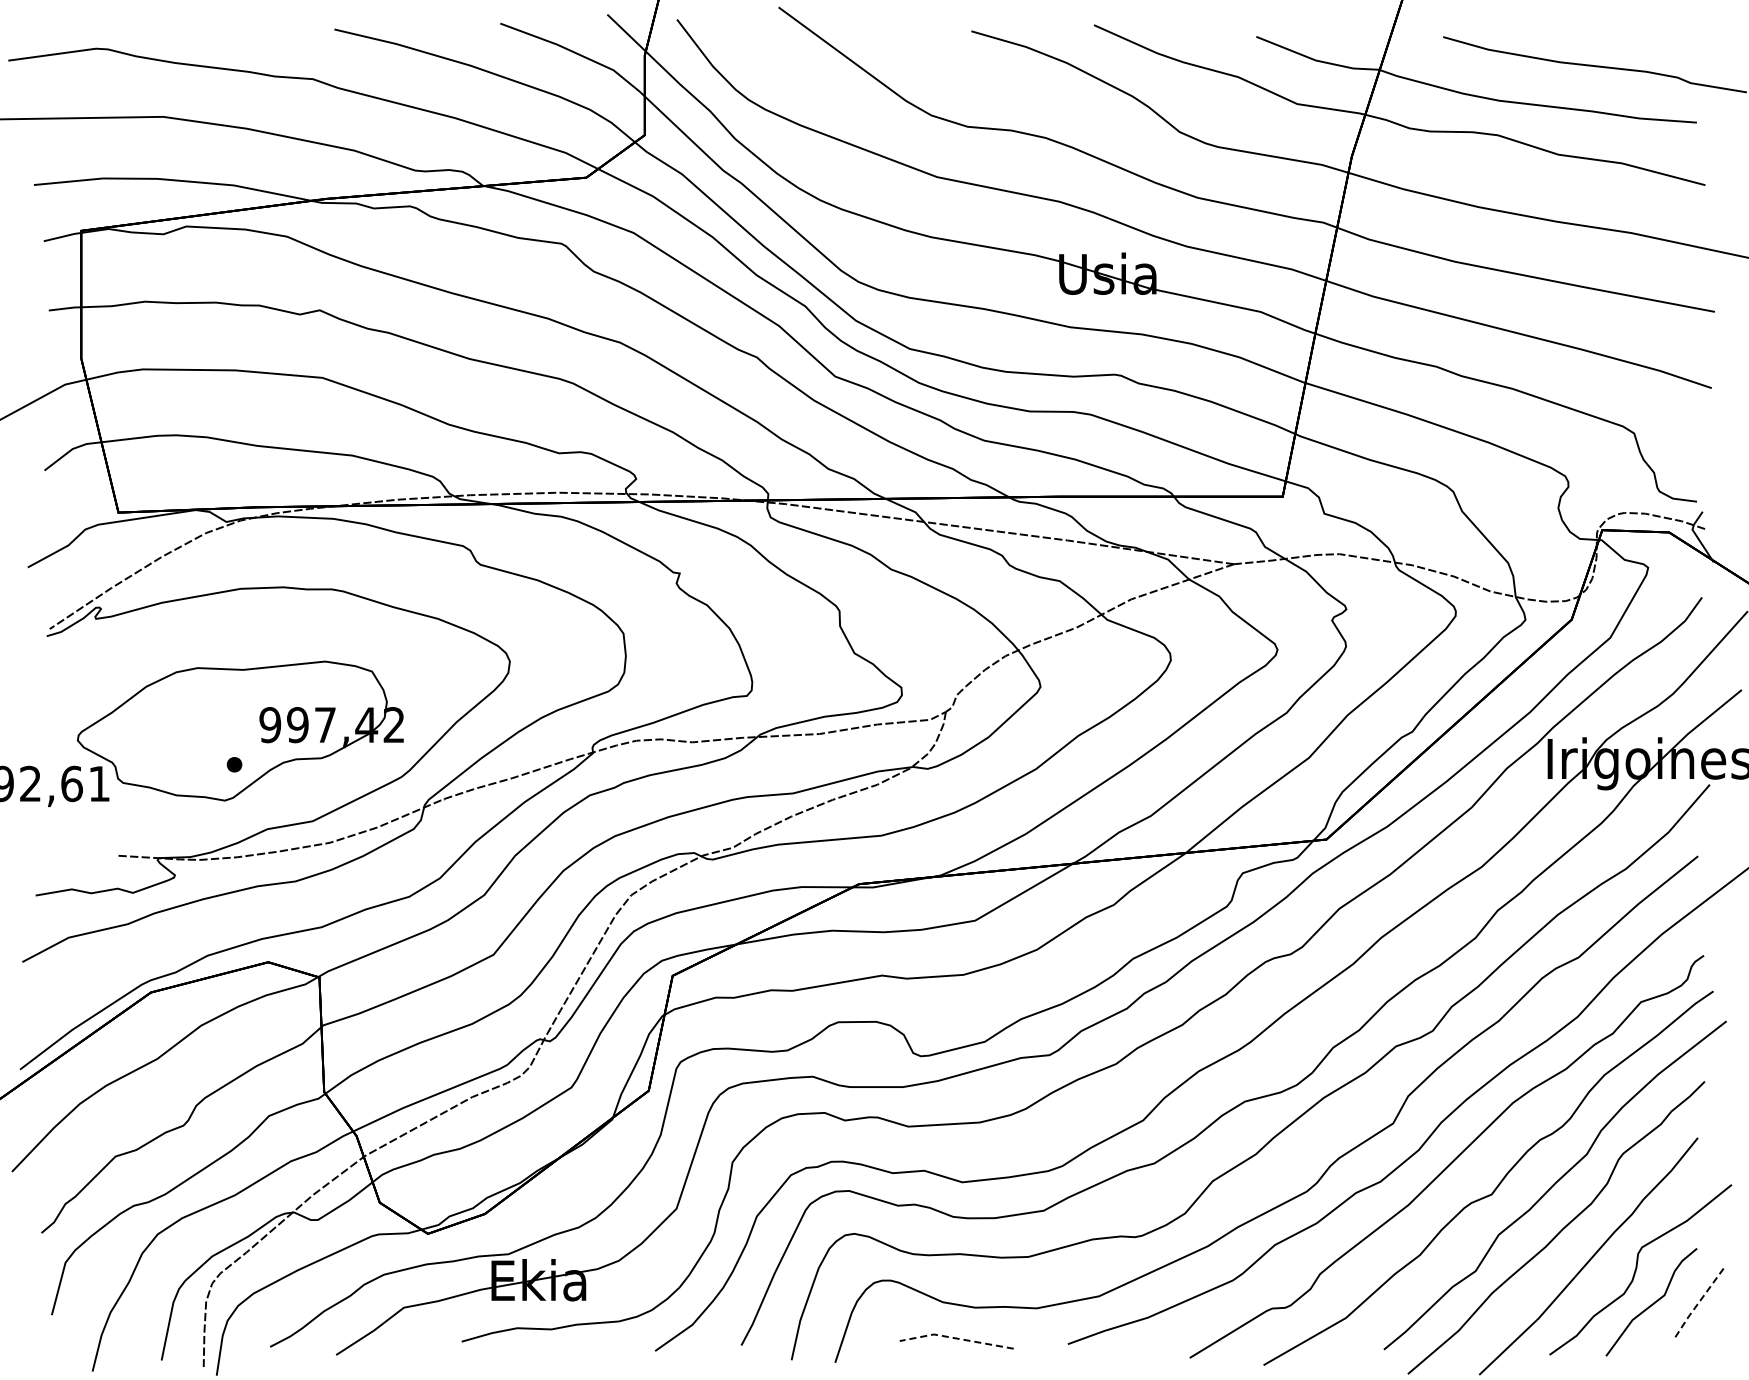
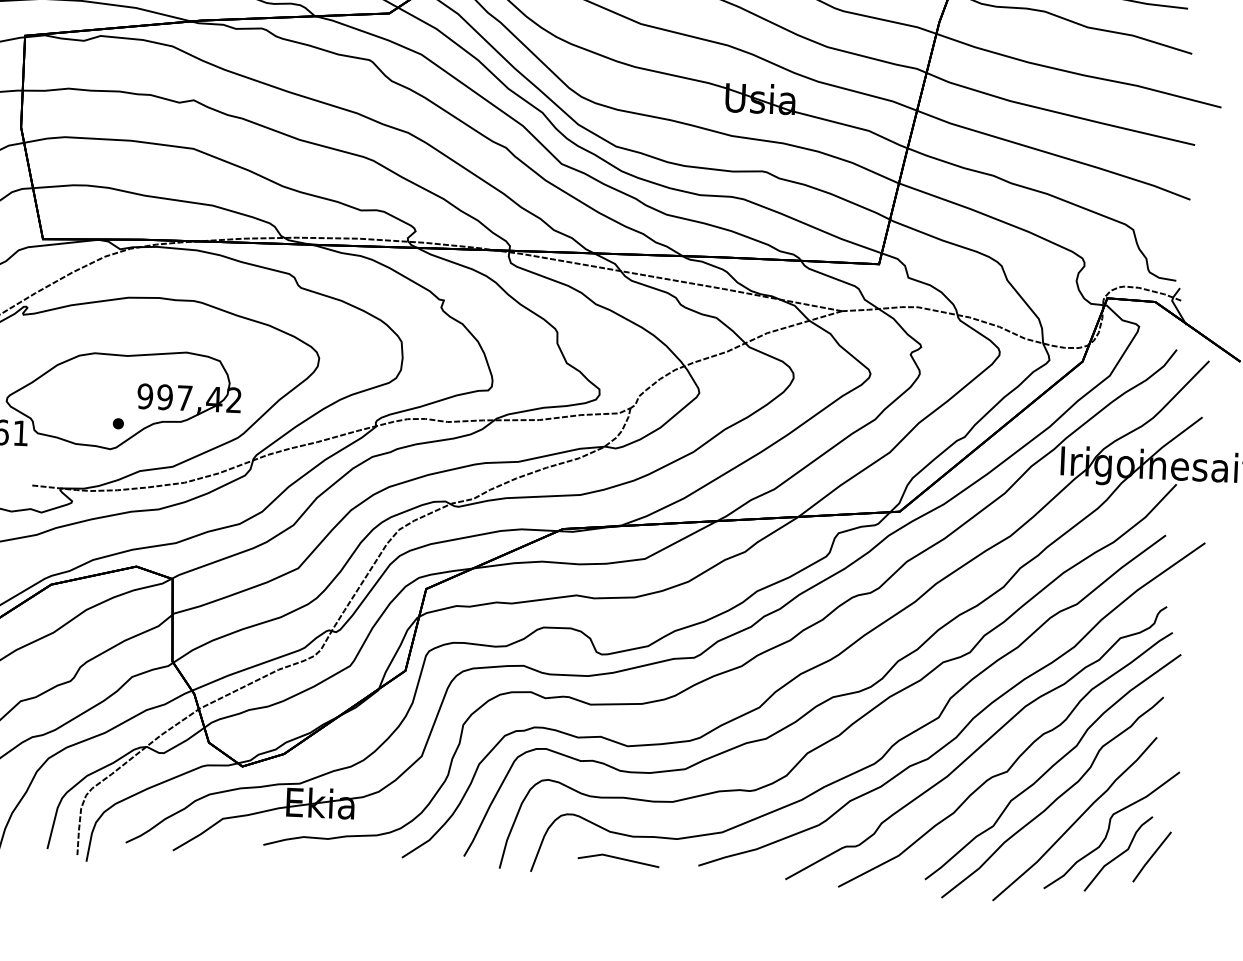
line: (1697, 1304) -> (1151, 857), dashed -> solid
line: (956, 1338) -> (618, 858), dashed -> solid

